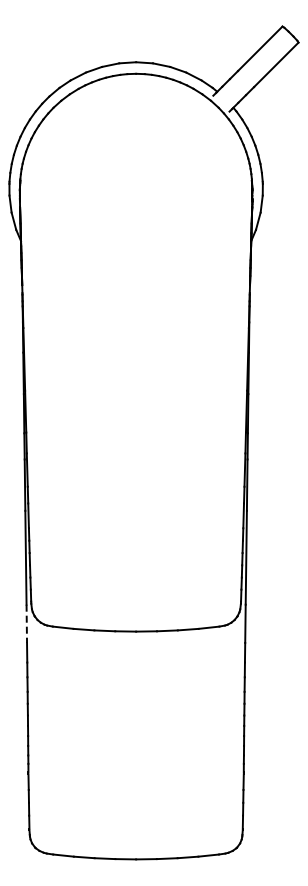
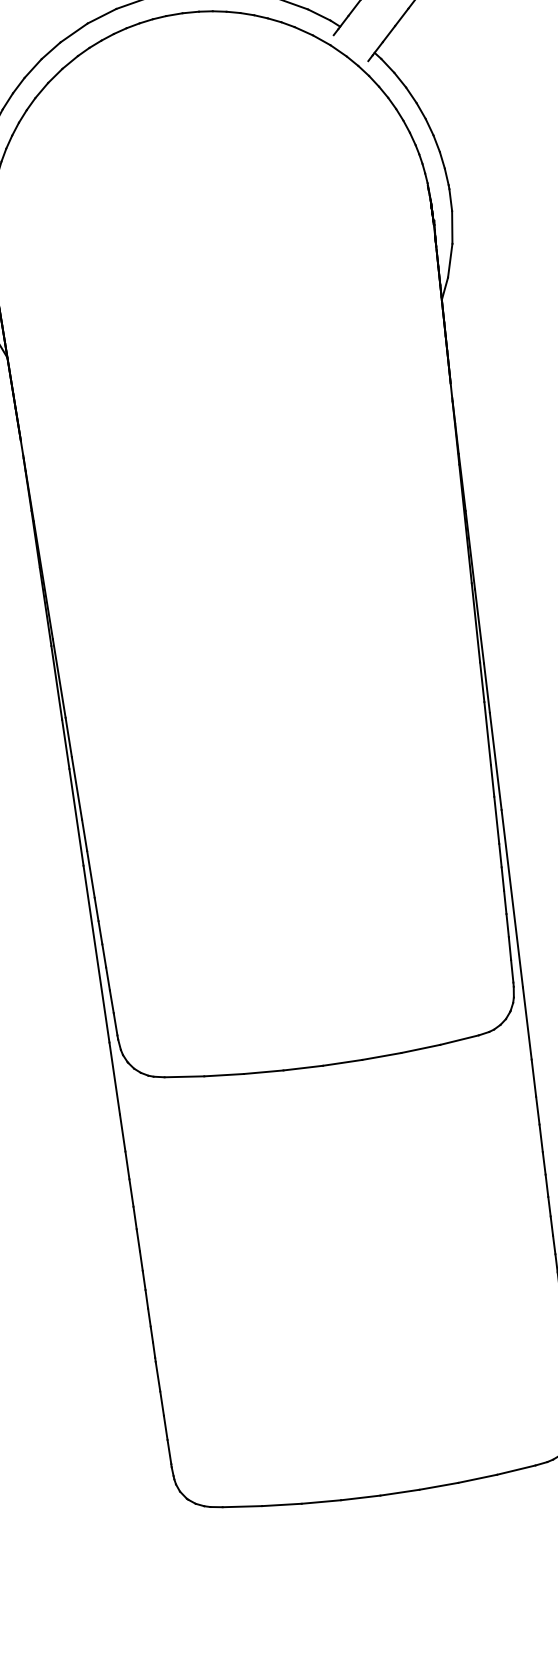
line: (26, 624) -> (114, 1079), dashed -> solid

